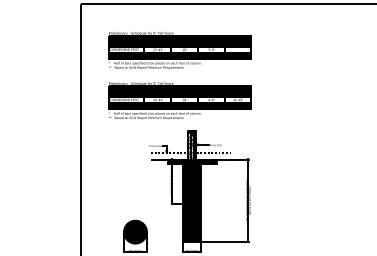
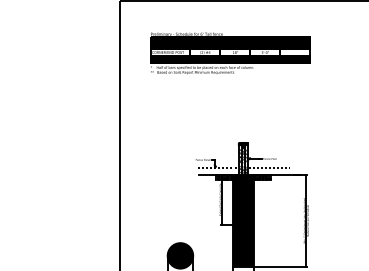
part: (179, 100) -> (229, 109), removed

